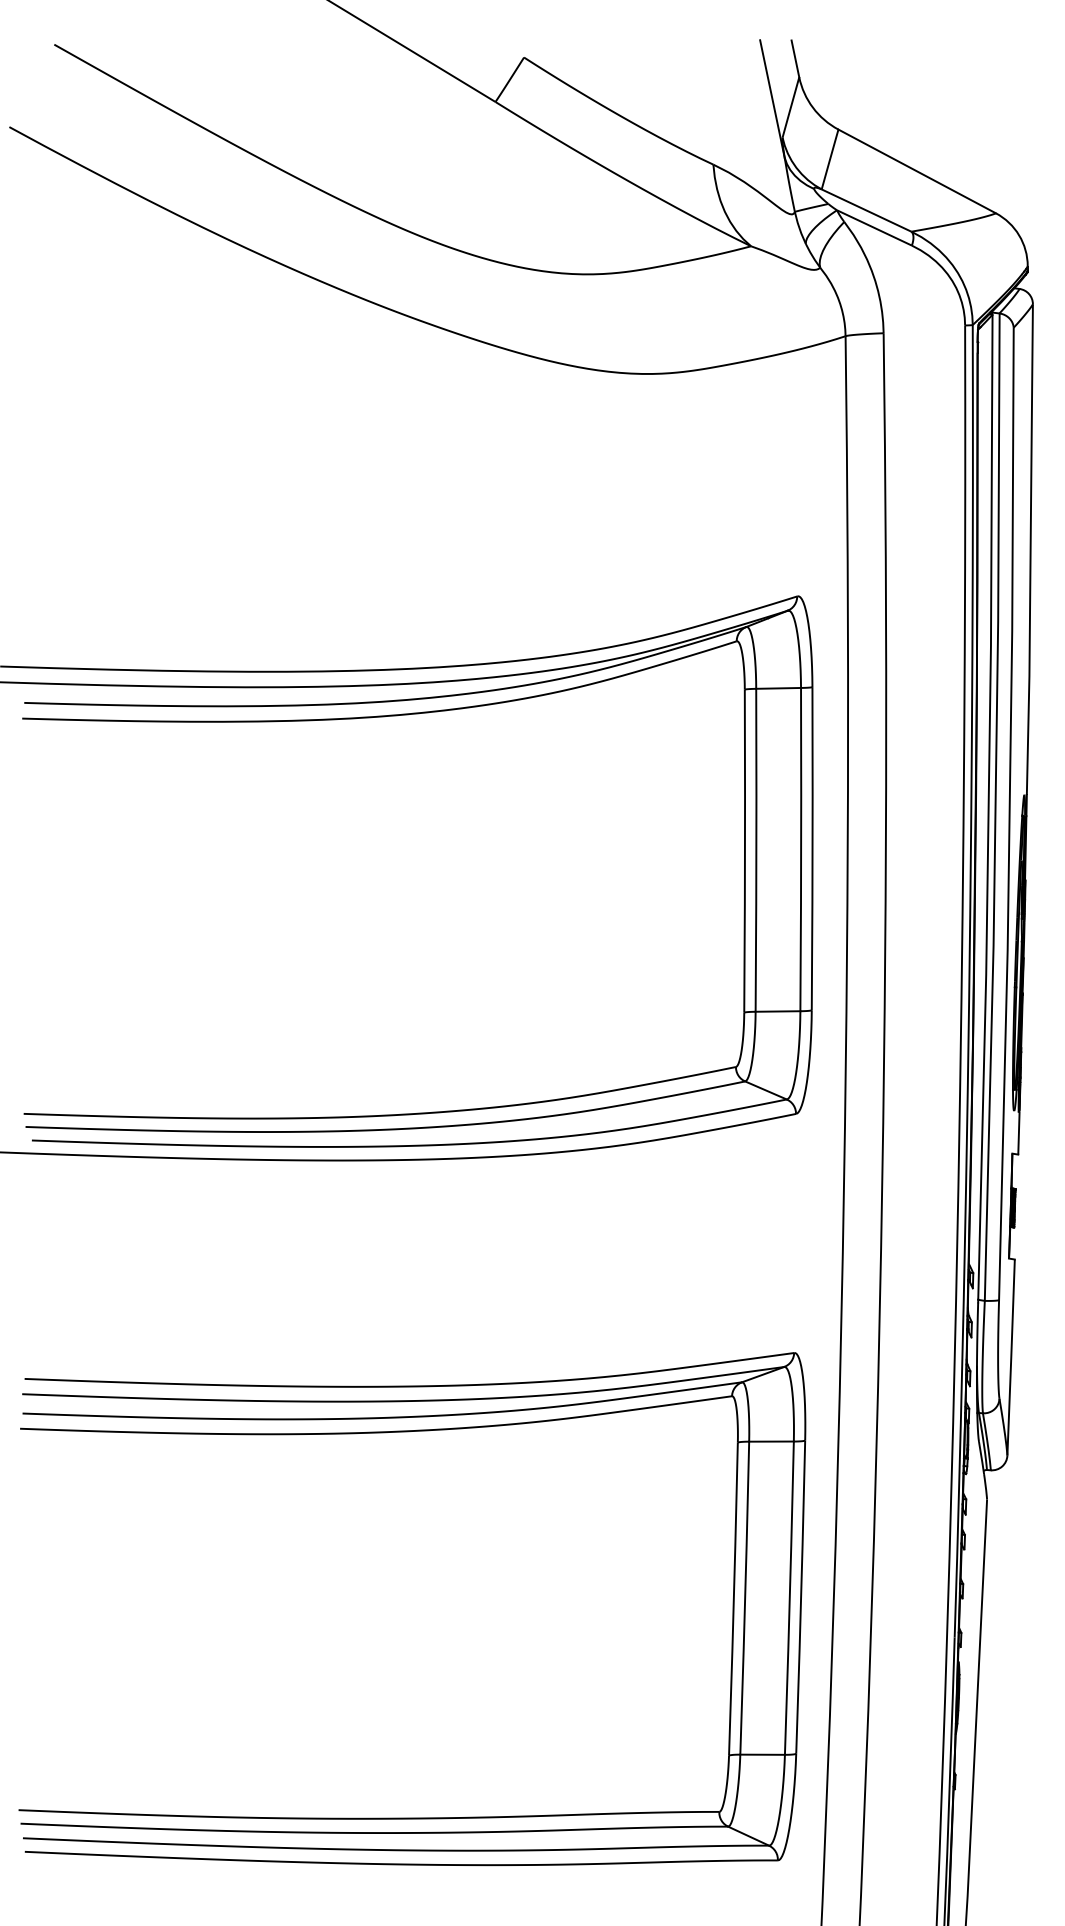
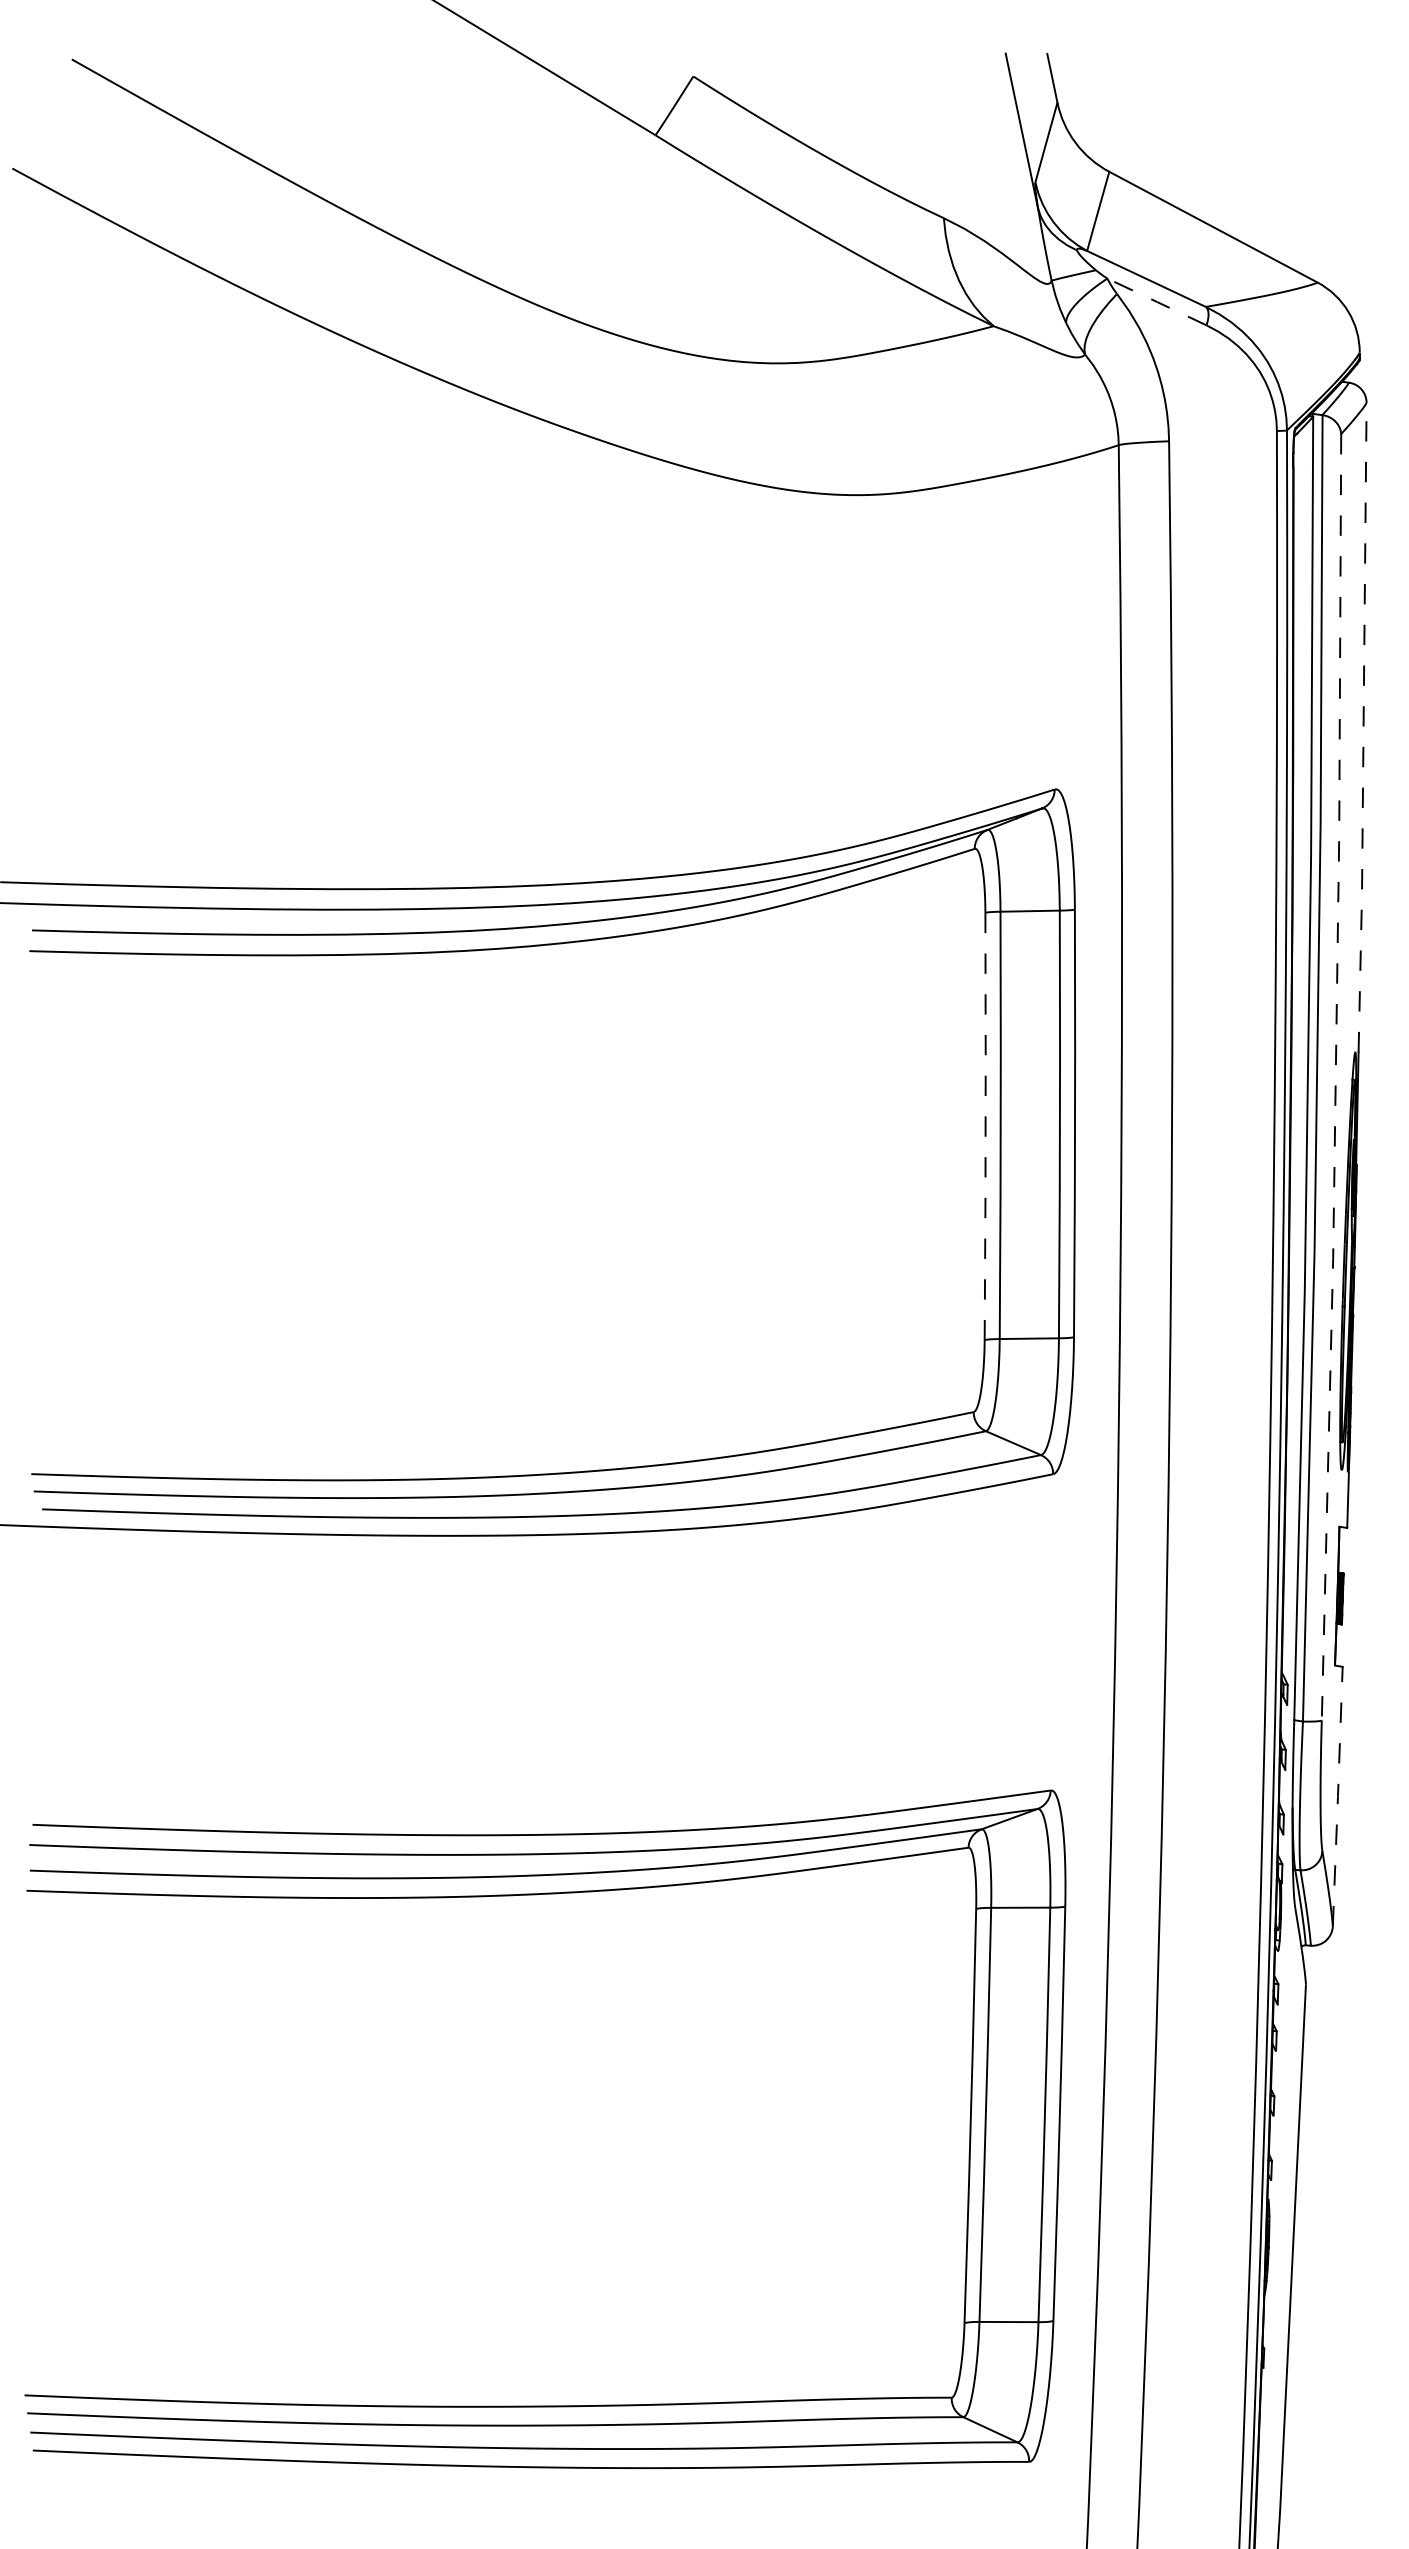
line: (874, 228) -> (1157, 302), solid -> dashed
line: (1030, 550) -> (1363, 728), solid -> dashed
line: (1009, 814) -> (1335, 1077), solid -> dashed
line: (744, 851) -> (985, 1126), solid -> dashed
line: (1010, 1357) -> (1337, 1796), solid -> dashed

